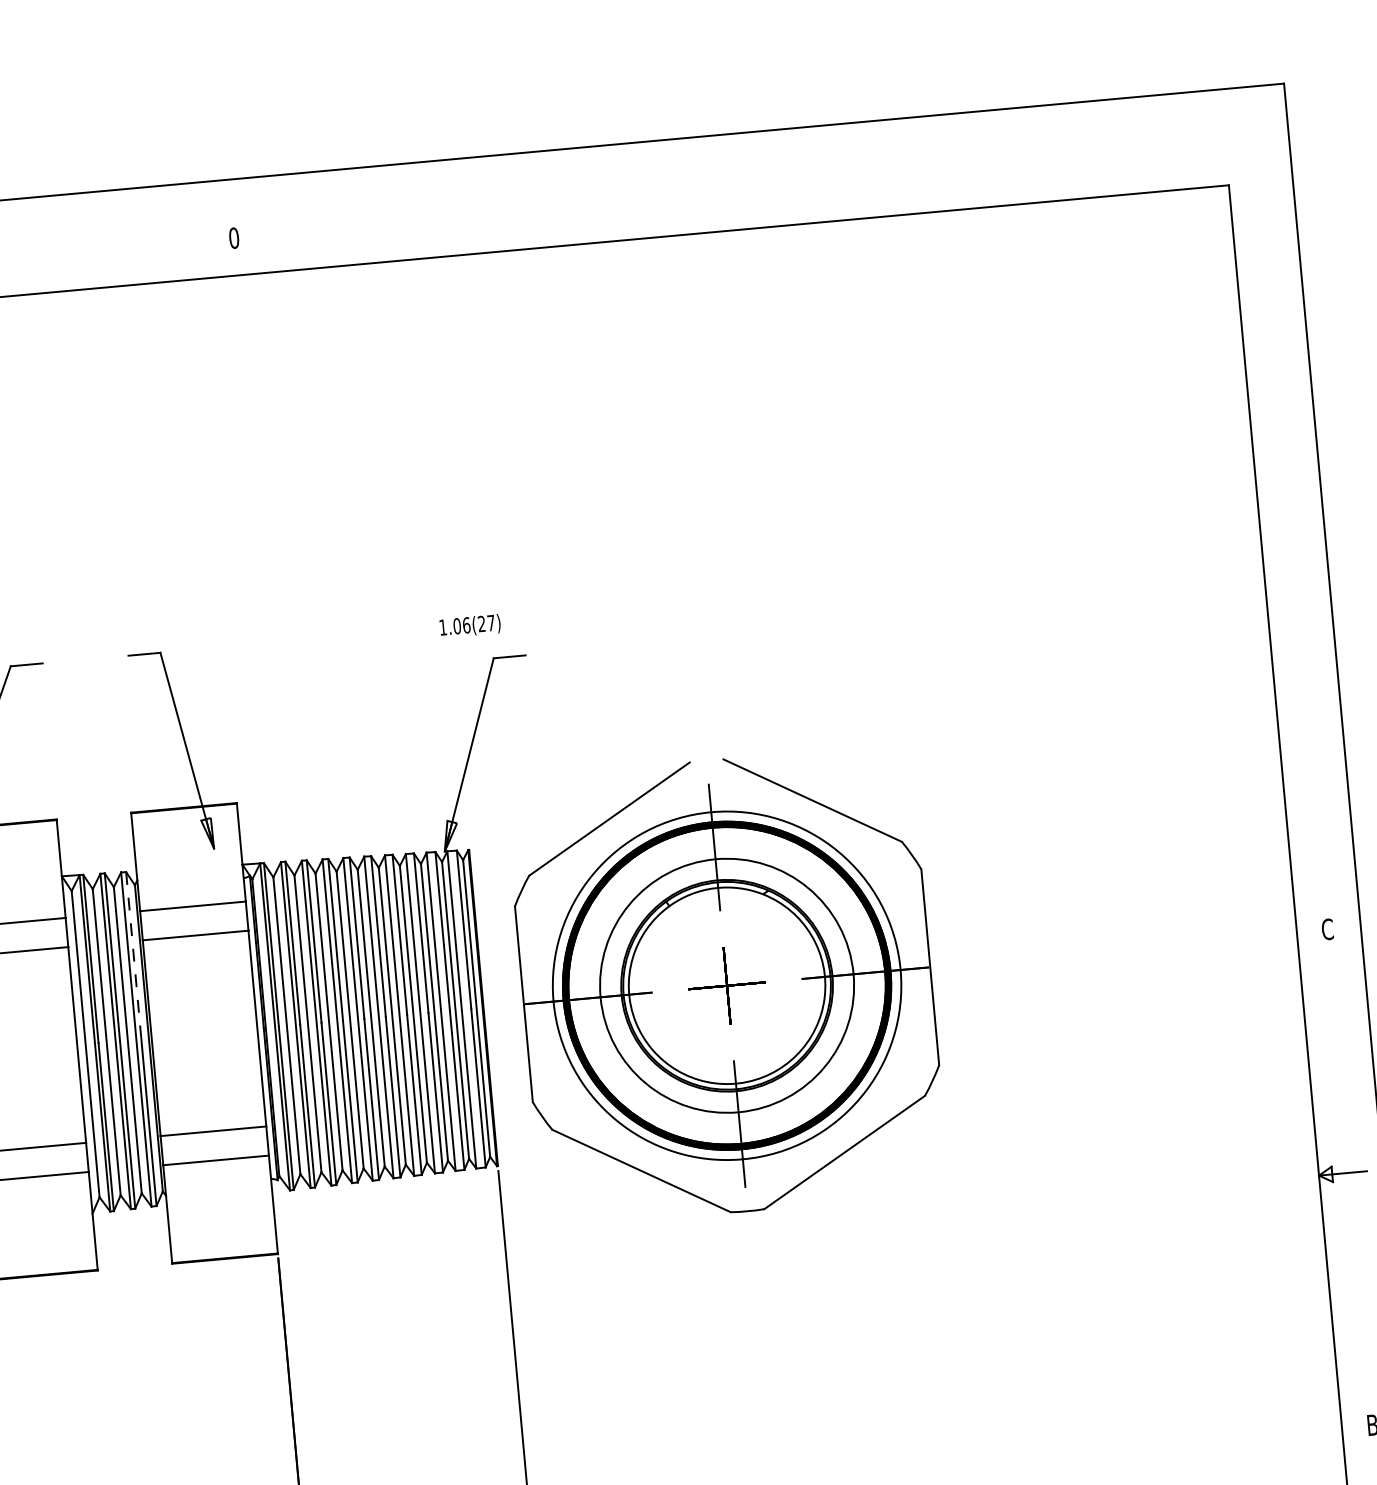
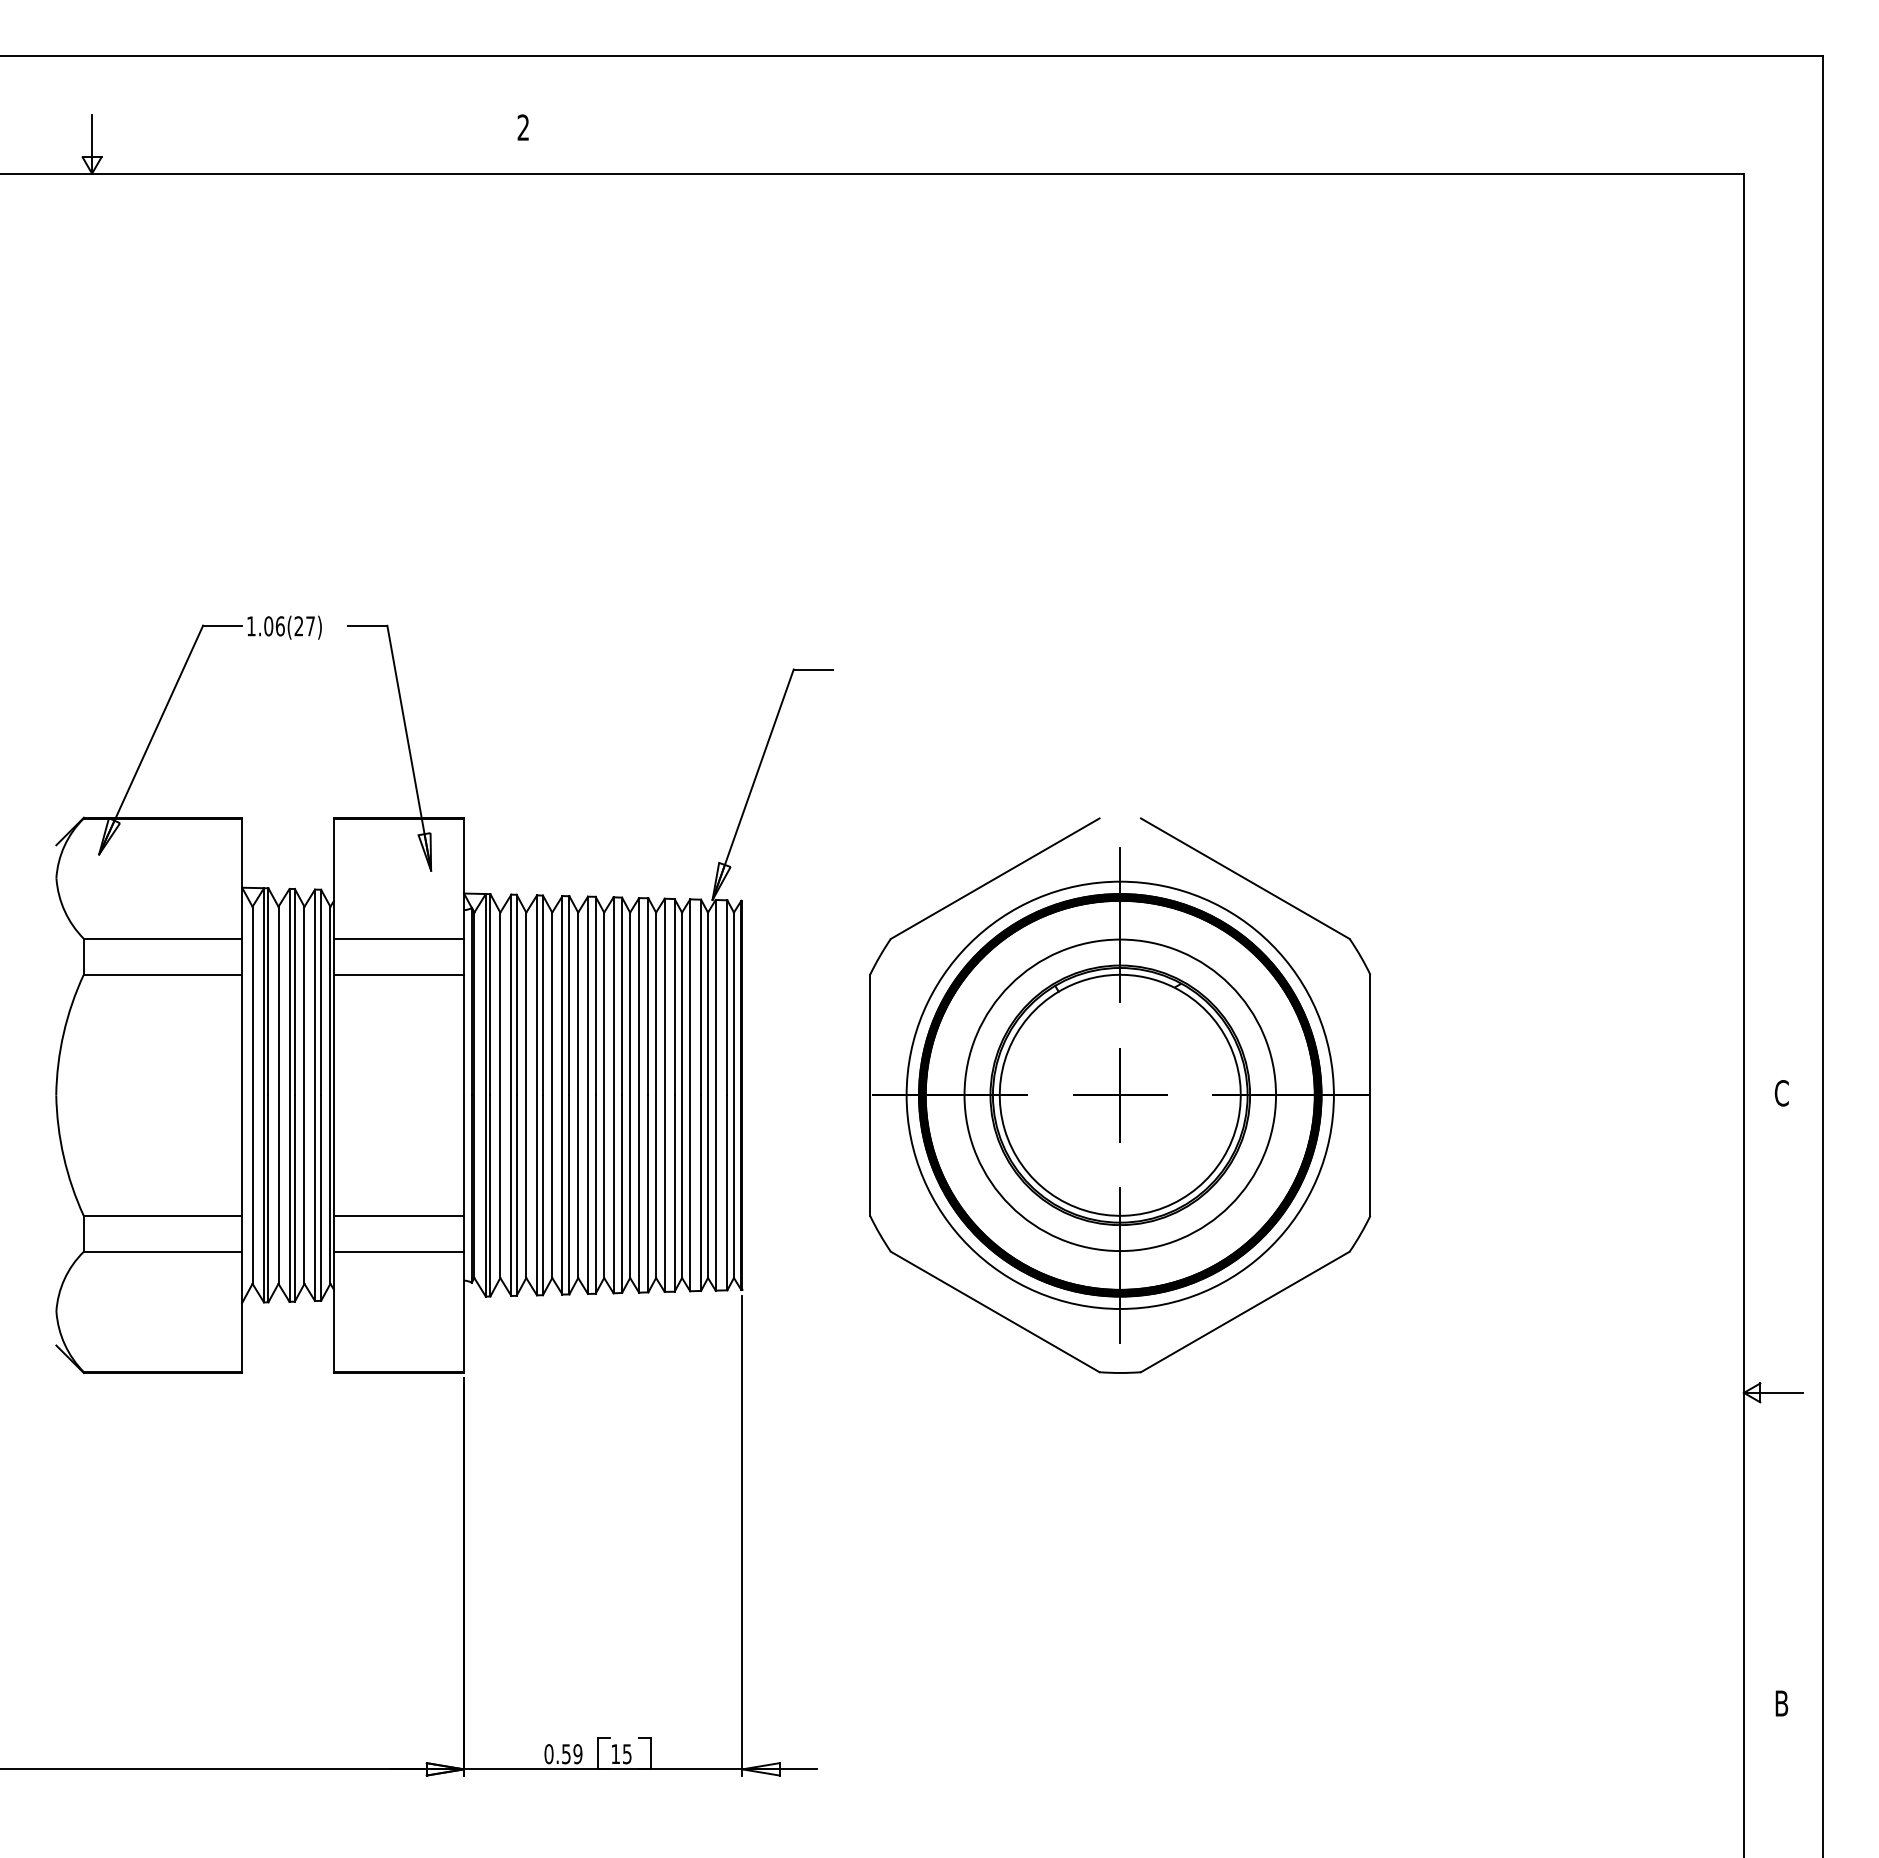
text: (234, 238) -> (523, 127), 0 -> 2
text: (470, 626) -> (284, 627), moved
line: (134, 955) -> (321, 992), dashed -> solid
part: (726, 985) -> (1119, 1095), moved

